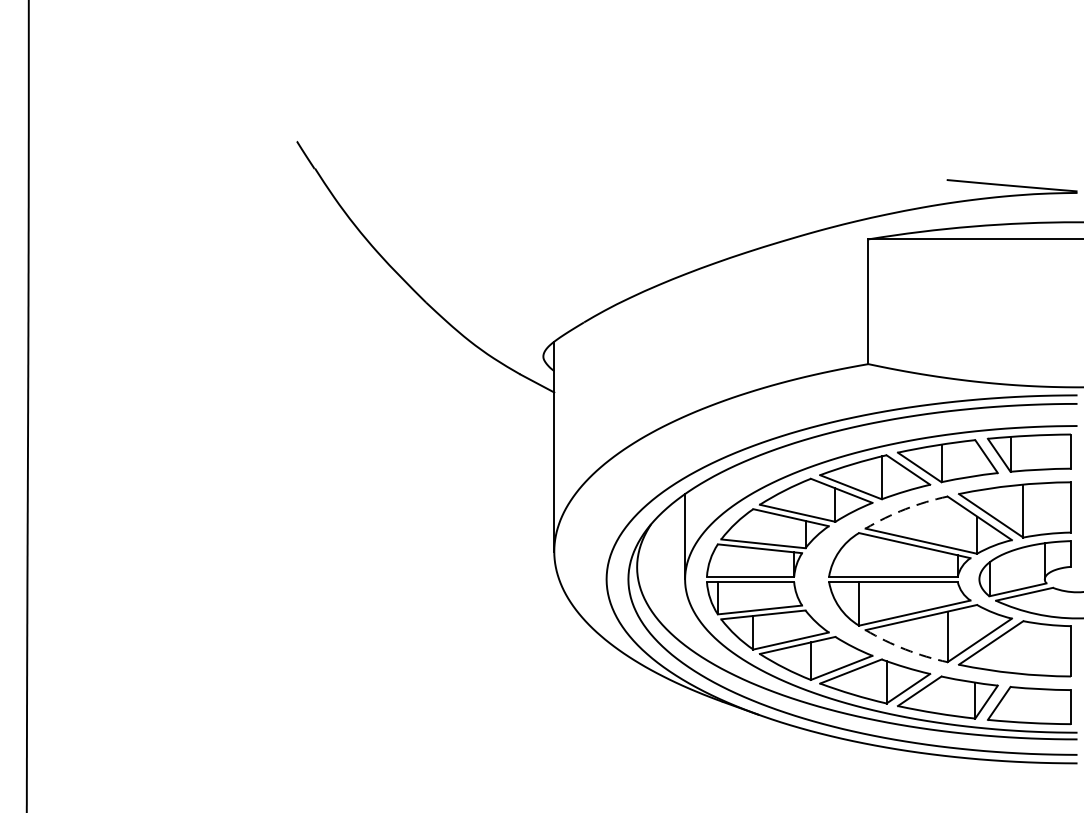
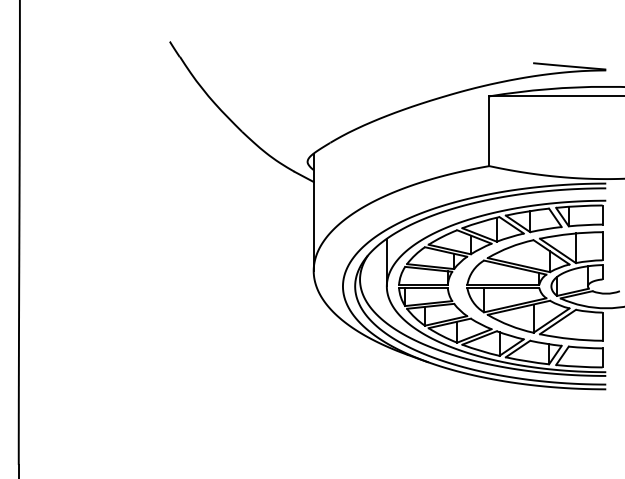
arc: (904, 509) -> (509, 247), dashed -> solid
arc: (904, 649) -> (509, 325), dashed -> solid

